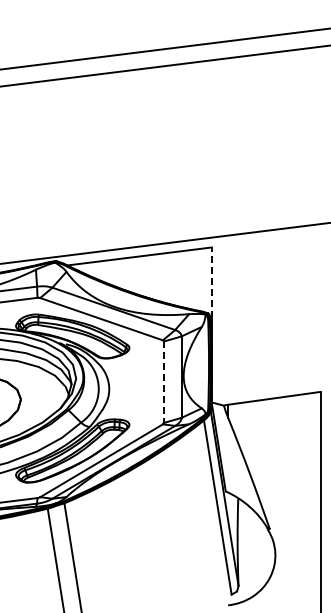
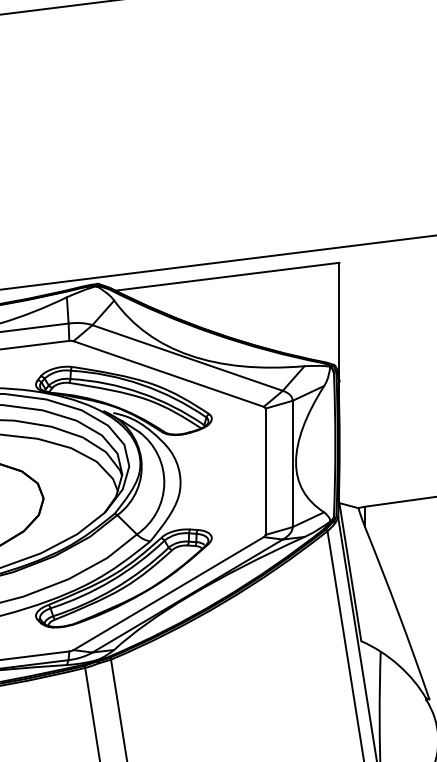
line: (211, 282) -> (339, 317), dashed -> solid
line: (164, 382) -> (266, 472), dashed -> solid

